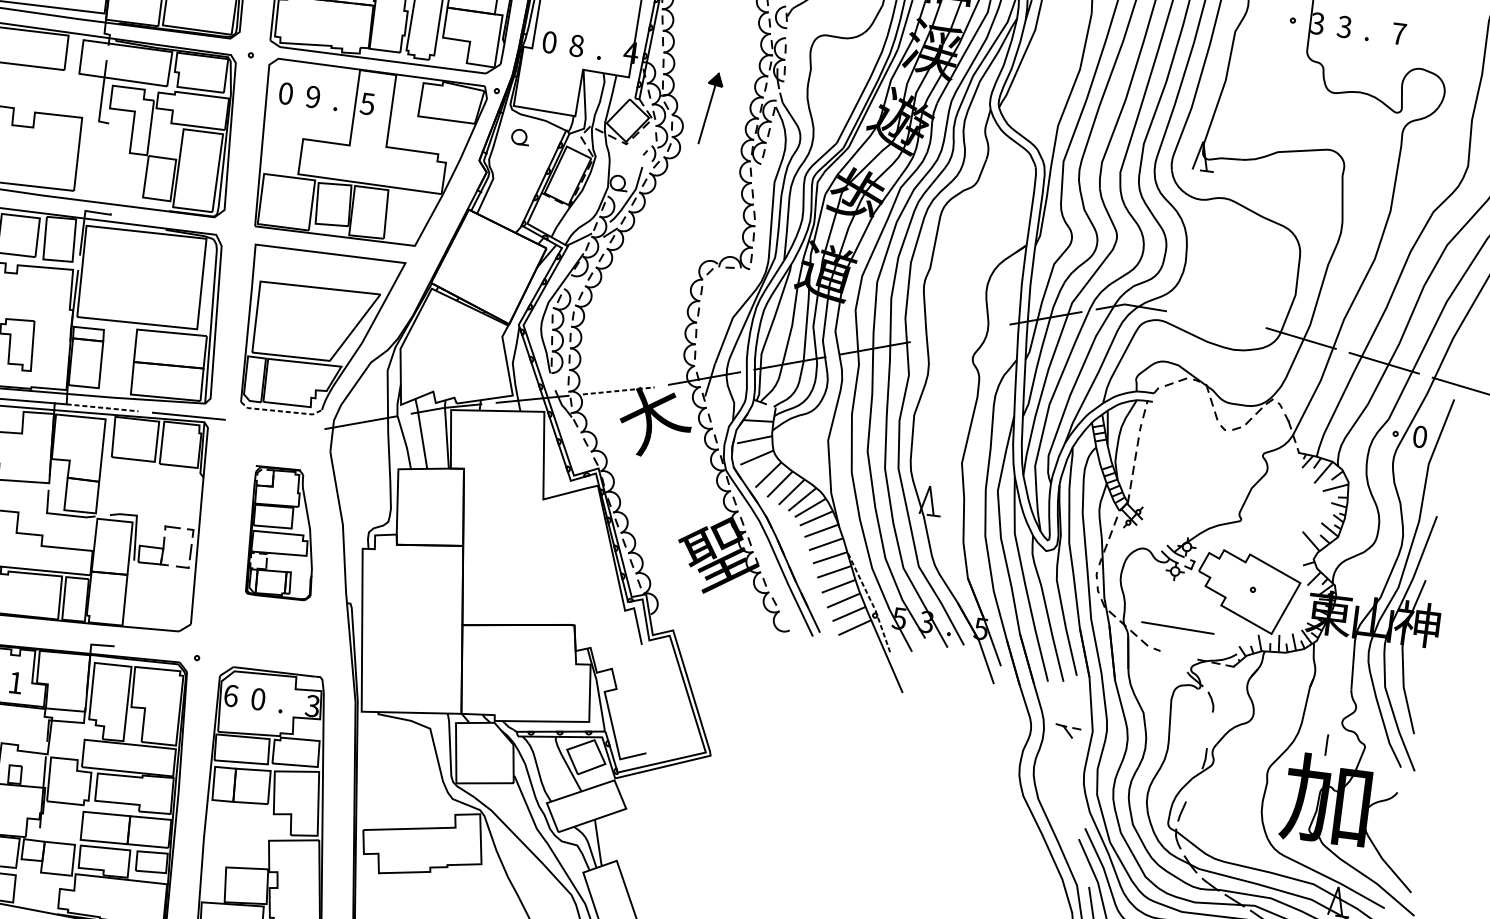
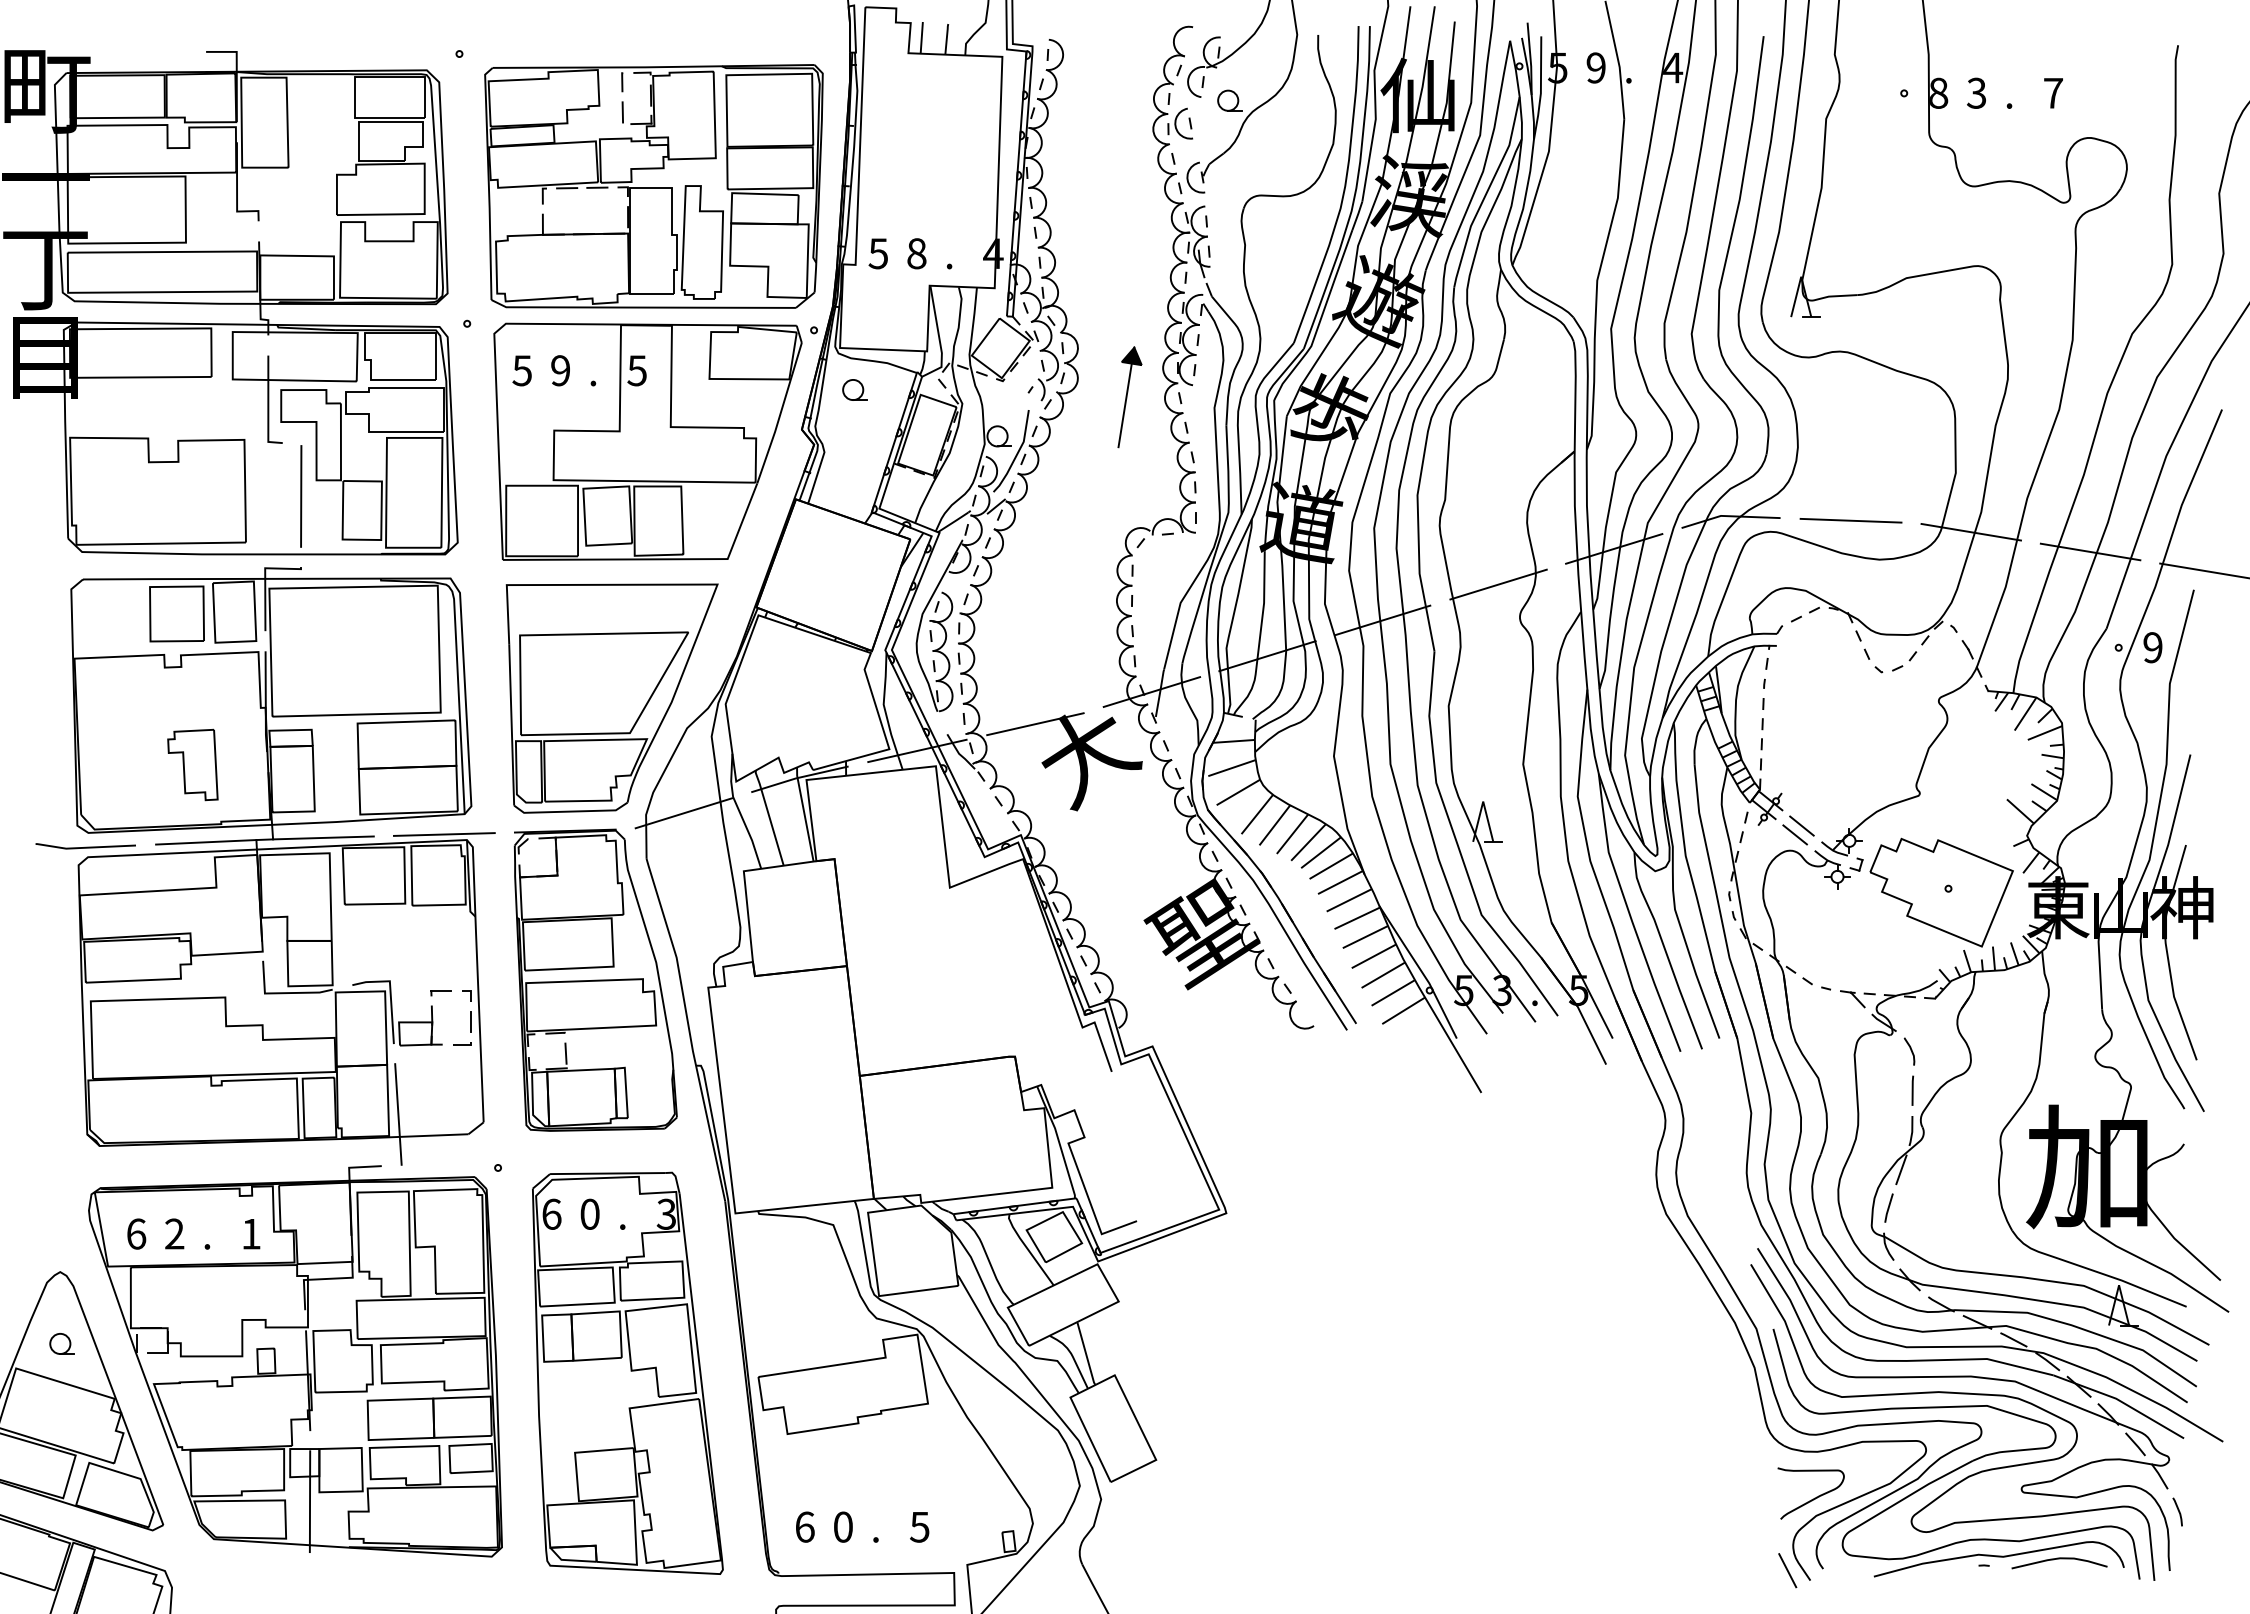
text: (1318, 23) -> (1939, 92), 3 -> 8
text: (549, 42) -> (878, 253), 0 -> 5
text: (285, 93) -> (521, 370), 0 -> 5
part: (710, 108) -> (1129, 397), moved
line: (117, 163) -> (301, 496), added
line: (960, 333) -> (1498, 584), added
line: (619, 390) -> (1036, 723), dashed -> solid
line: (102, 407) -> (323, 837), dashed -> solid
line: (280, 411) -> (570, 811), dashed -> solid
text: (1419, 436) -> (2152, 647), 0 -> 9
line: (1154, 531) -> (1801, 825), added
part: (283, 532) -> (595, 979), size x1.67
line: (1148, 537) -> (1794, 834), added
line: (870, 600) -> (1420, 970), dashed -> solid
line: (131, 611) -> (398, 1114), added
line: (1177, 627) -> (1850, 520), moved
part: (1067, 731) -> (1857, 999), moved
line: (1326, 744) -> (1912, 1090), moved
line: (1194, 785) -> (1901, 1169), added
line: (33, 878) -> (309, 1501), added

